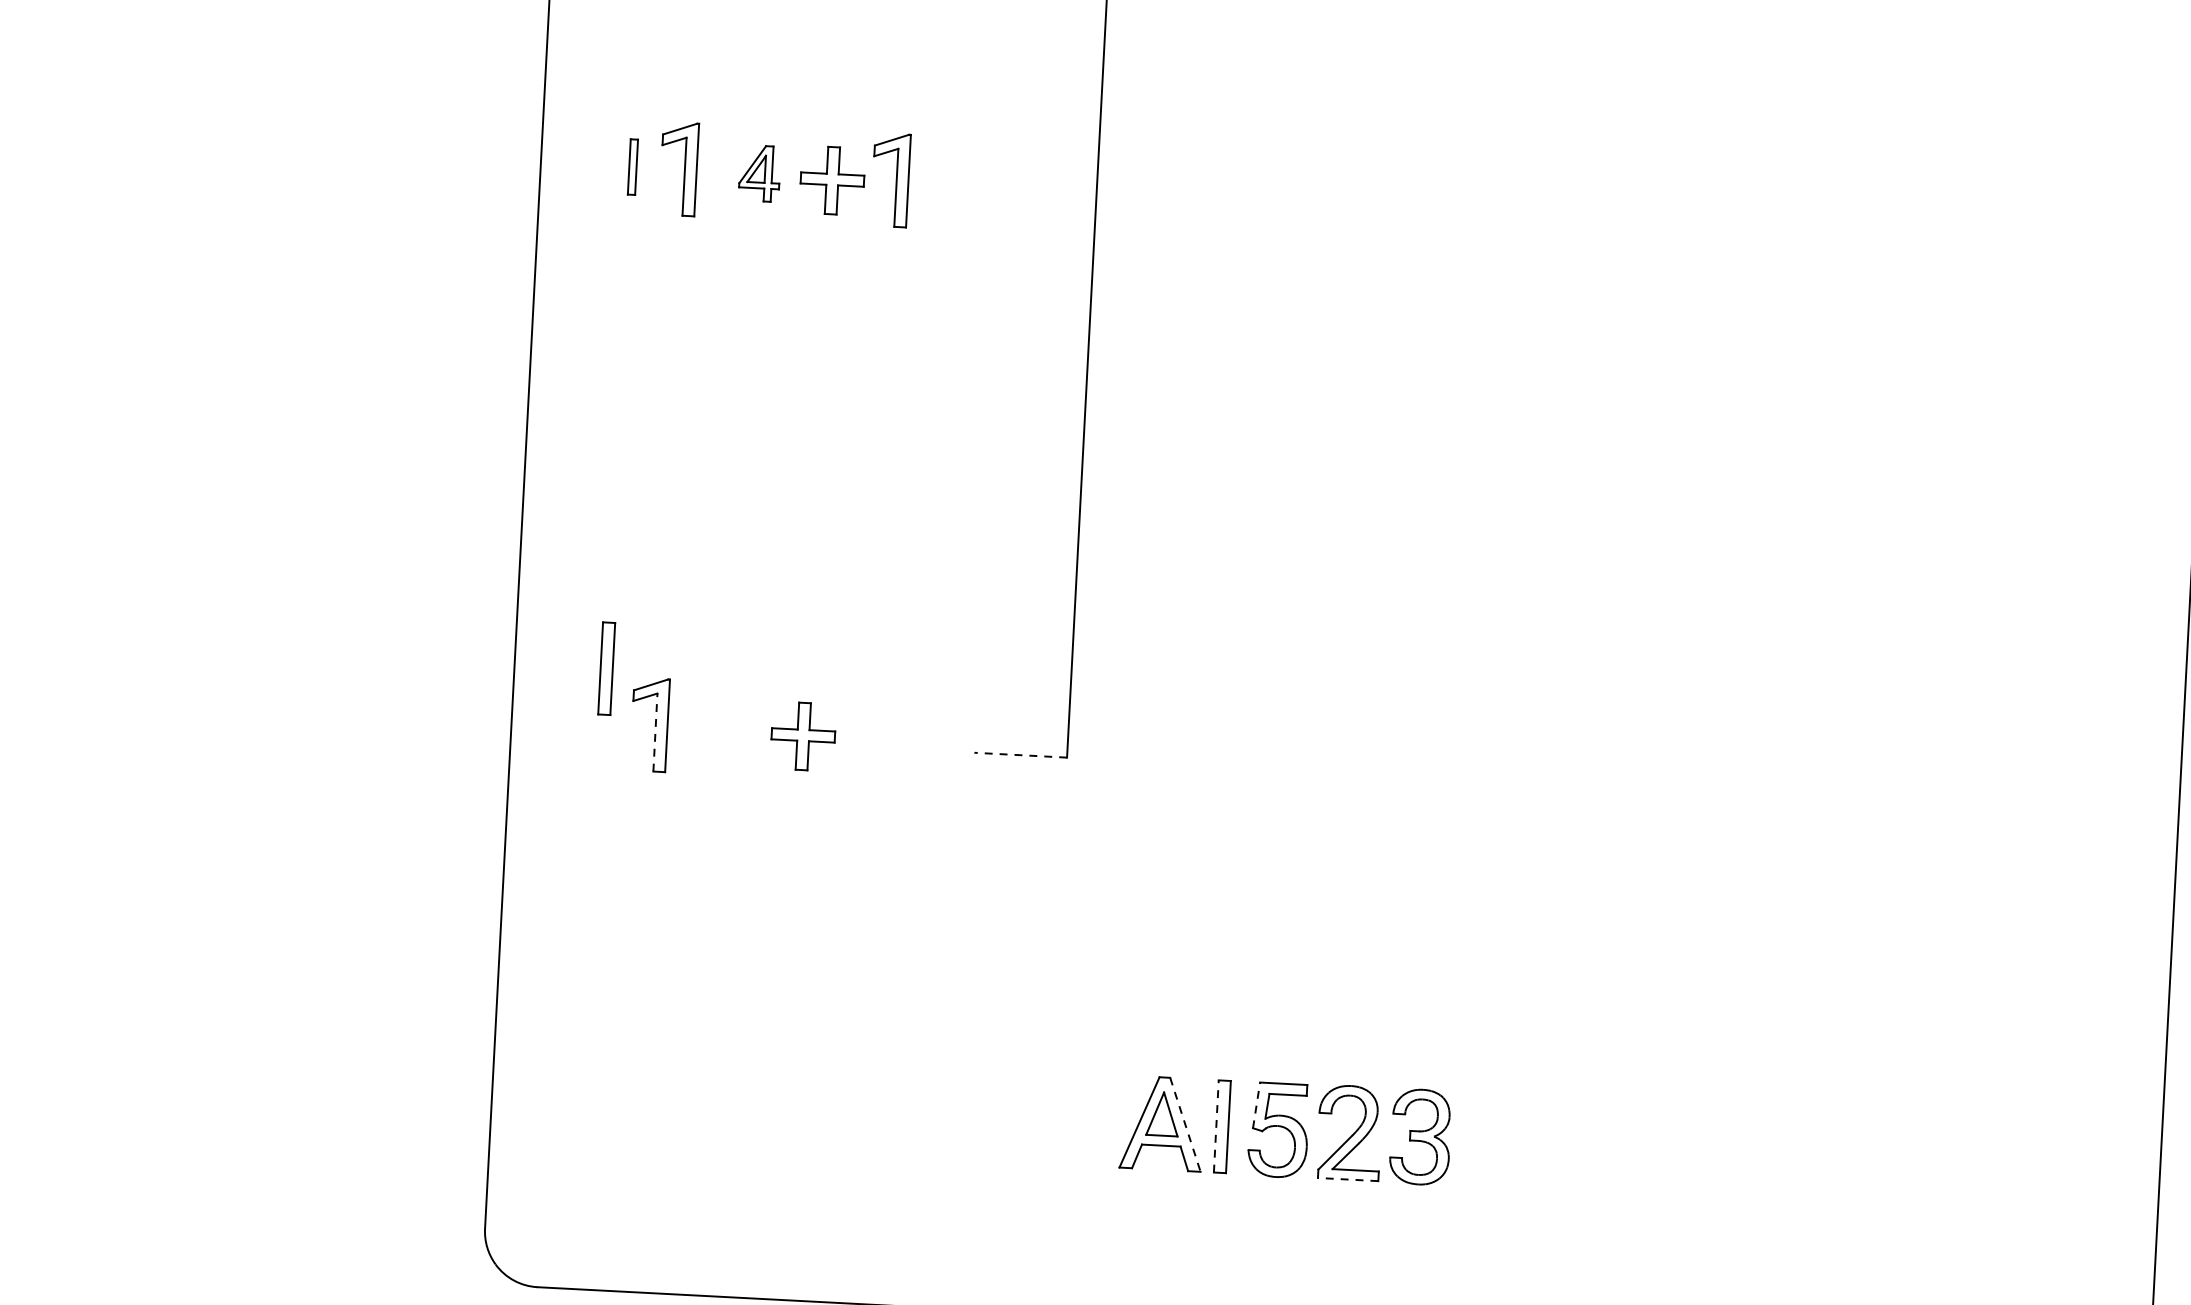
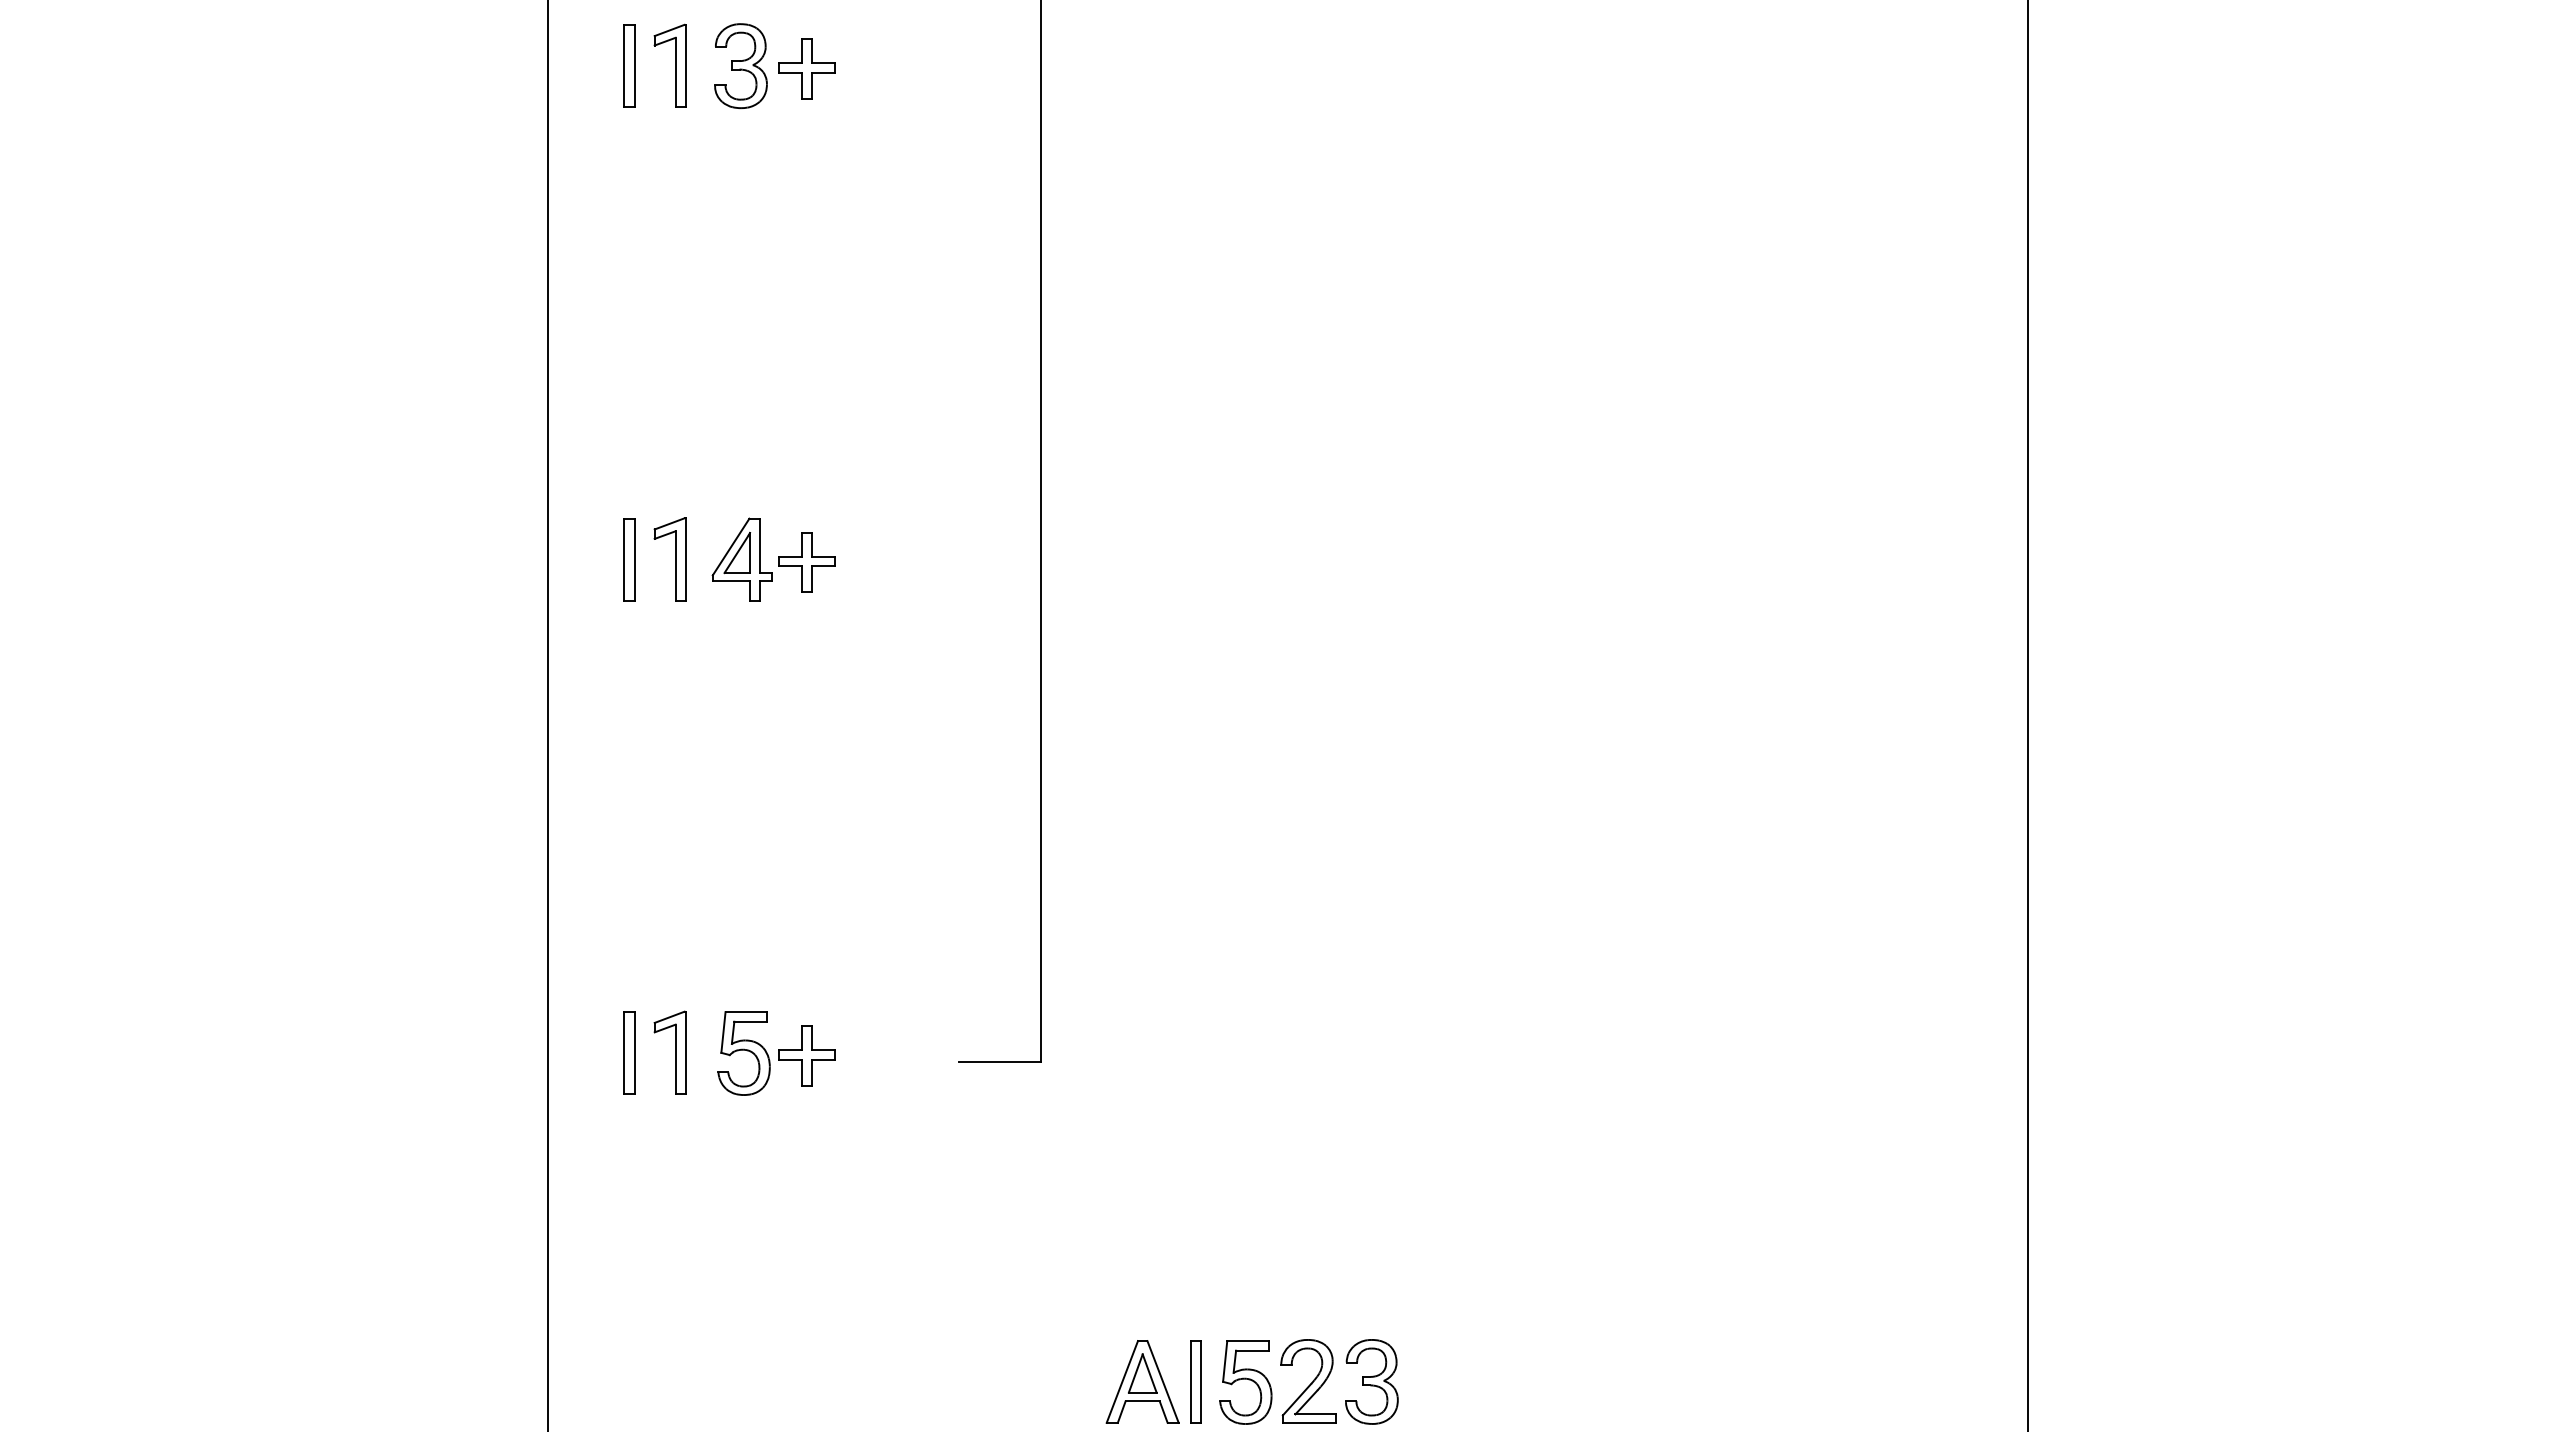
part: (632, 166) -> (629, 559), size x1.67
part: (759, 173) -> (741, 559), size x1.67
part: (889, 180) -> (857, 559), removed
part: (606, 668) -> (629, 1052), moved
part: (732, 730) -> (743, 1053), added
line: (655, 732) -> (675, 1059), dashed -> solid
line: (1020, 755) -> (999, 1062), dashed -> solid
line: (1256, 1104) -> (1225, 1360), dashed -> solid
line: (1185, 1124) -> (1163, 1381), dashed -> solid
line: (1216, 1125) -> (1190, 1381), dashed -> solid
line: (1347, 1179) -> (1309, 1422), dashed -> solid

